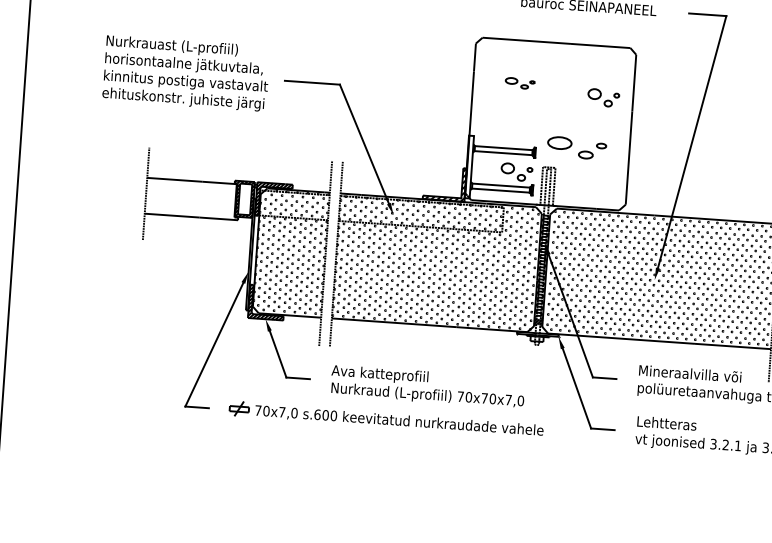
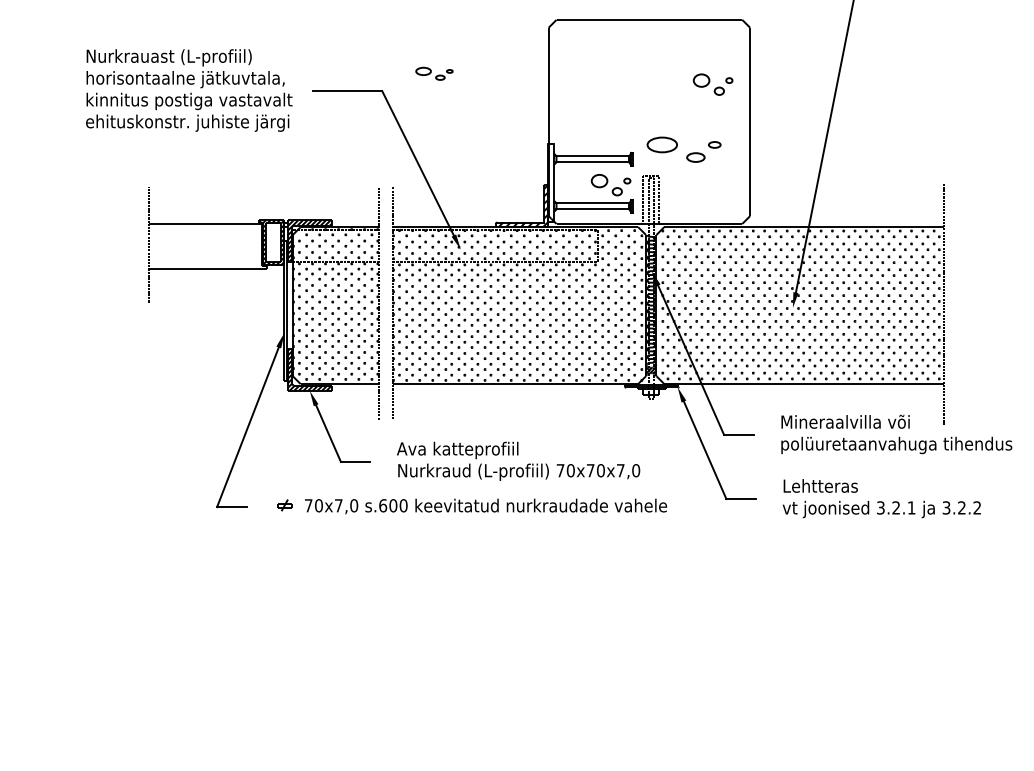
part: (520, 83) -> (434, 73), moved
part: (239, 409) -> (284, 505), size x0.6

